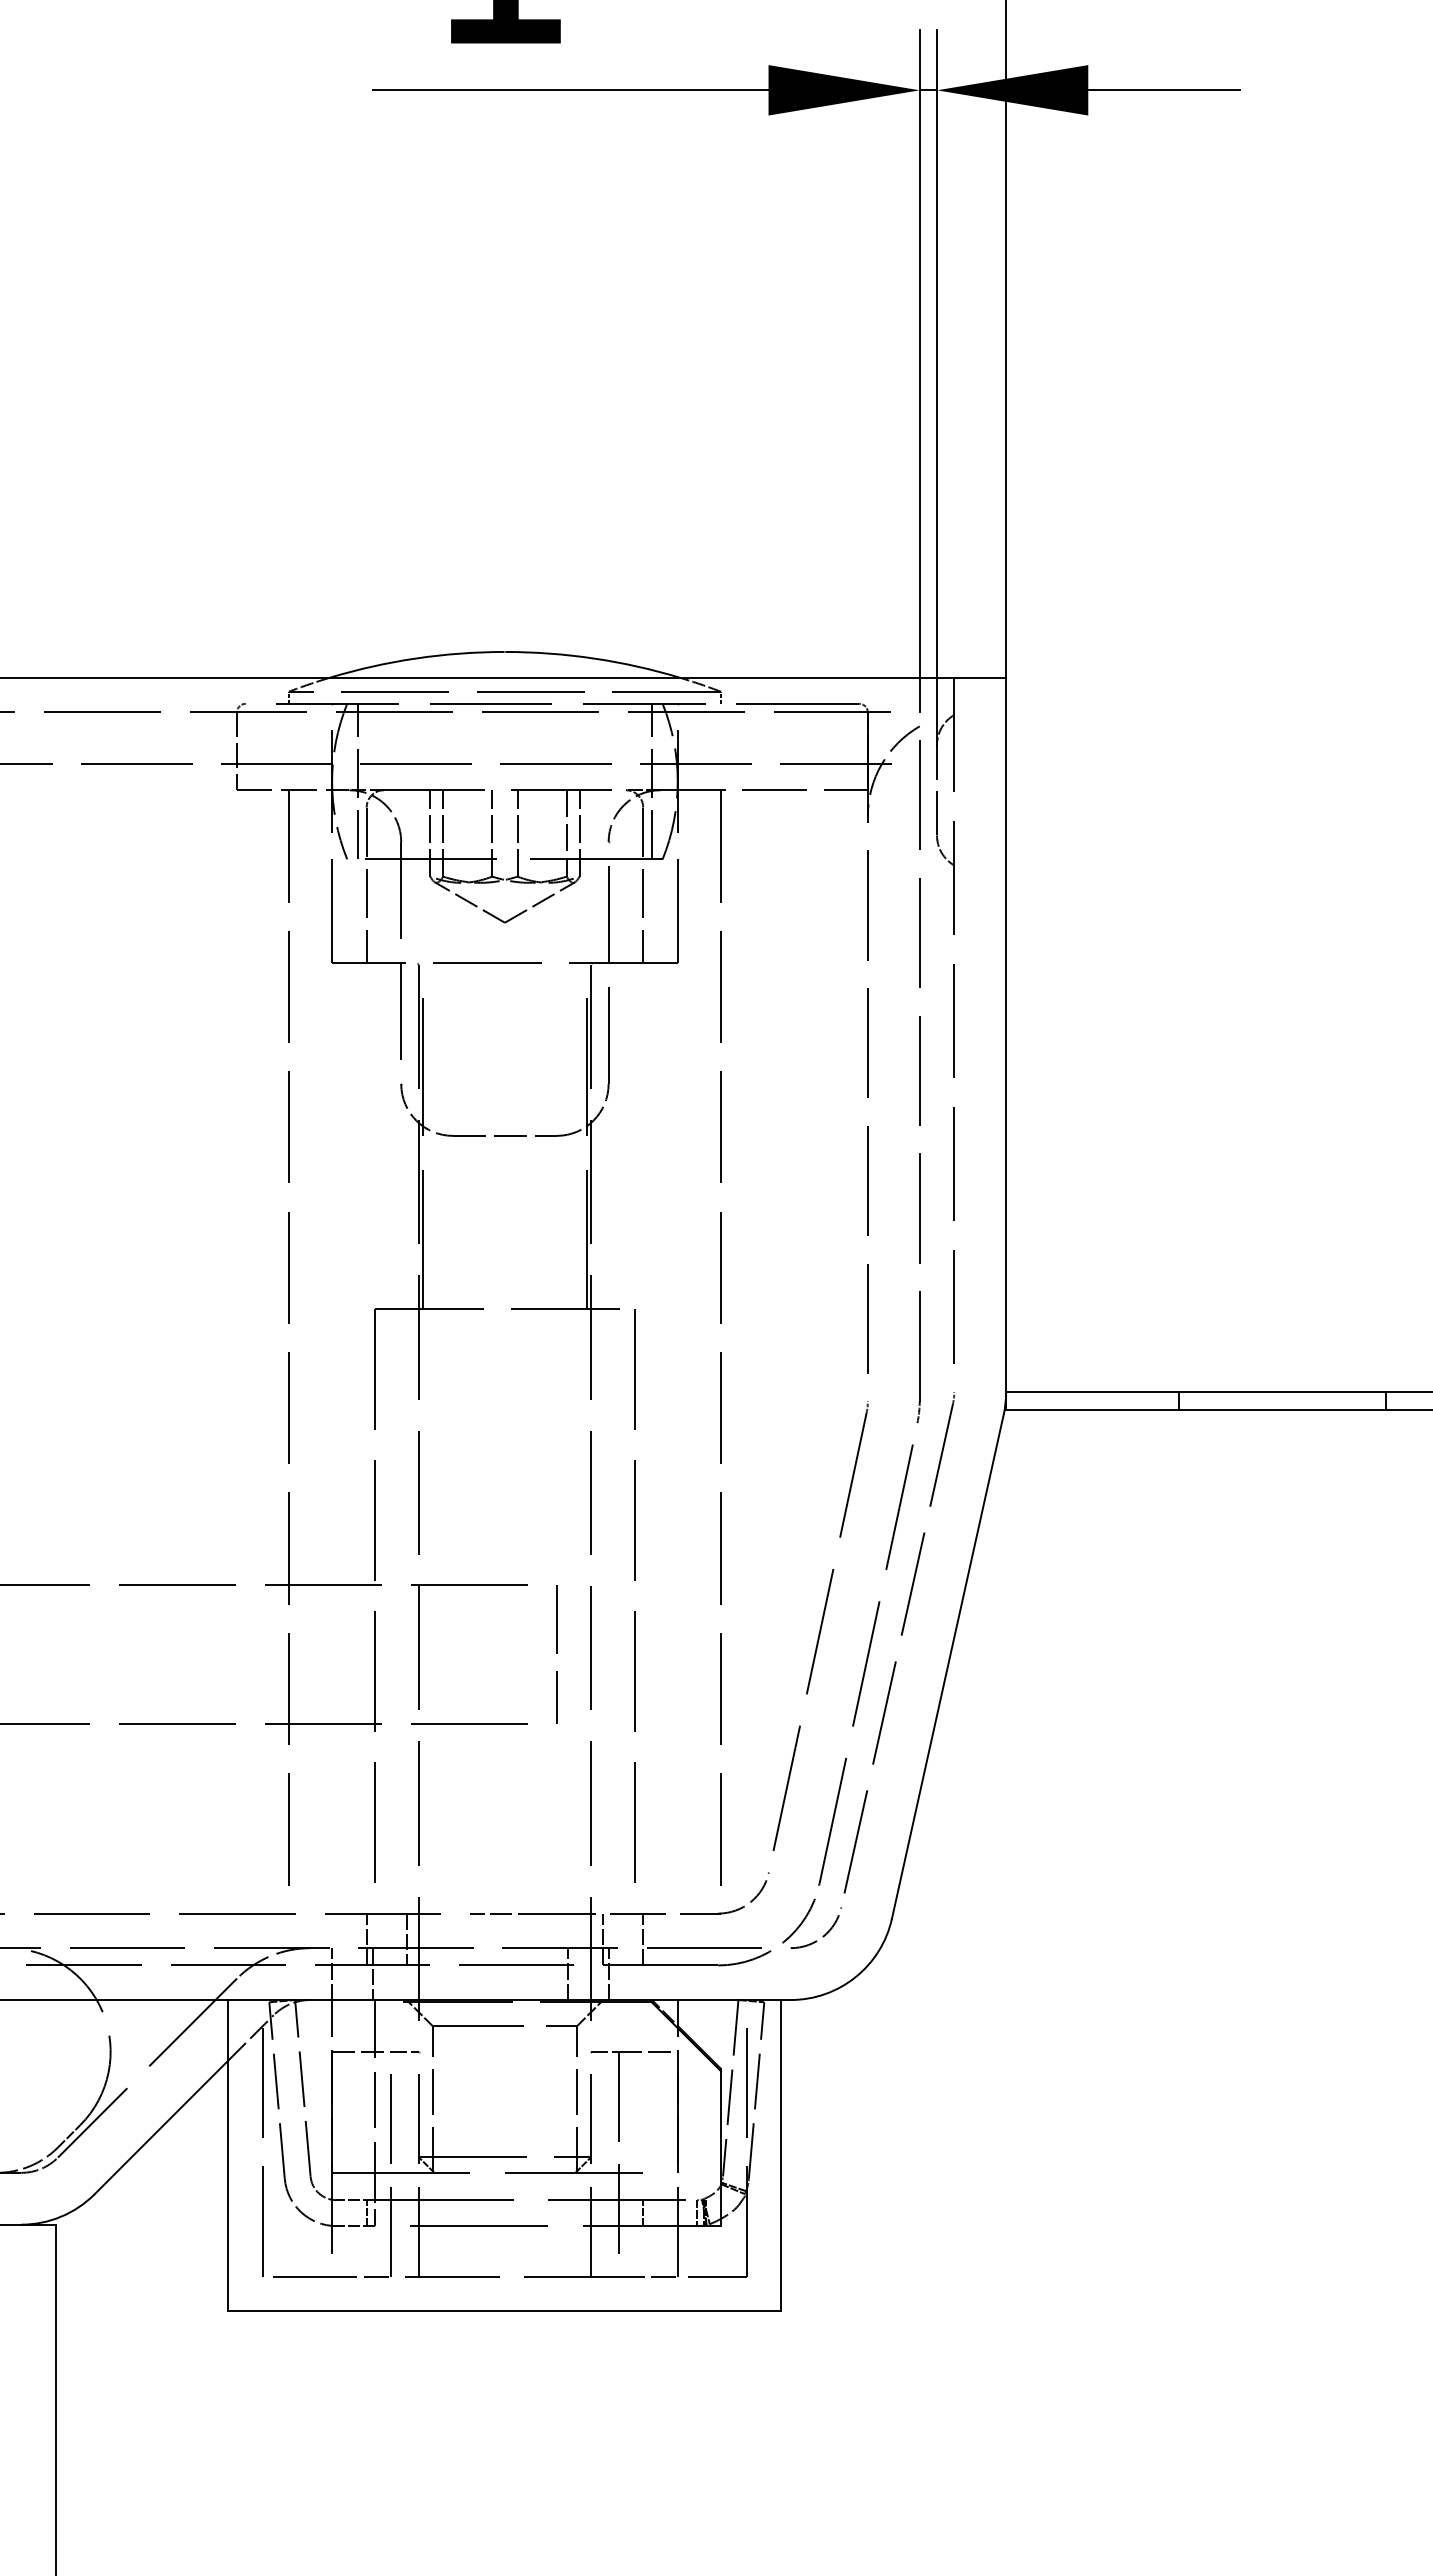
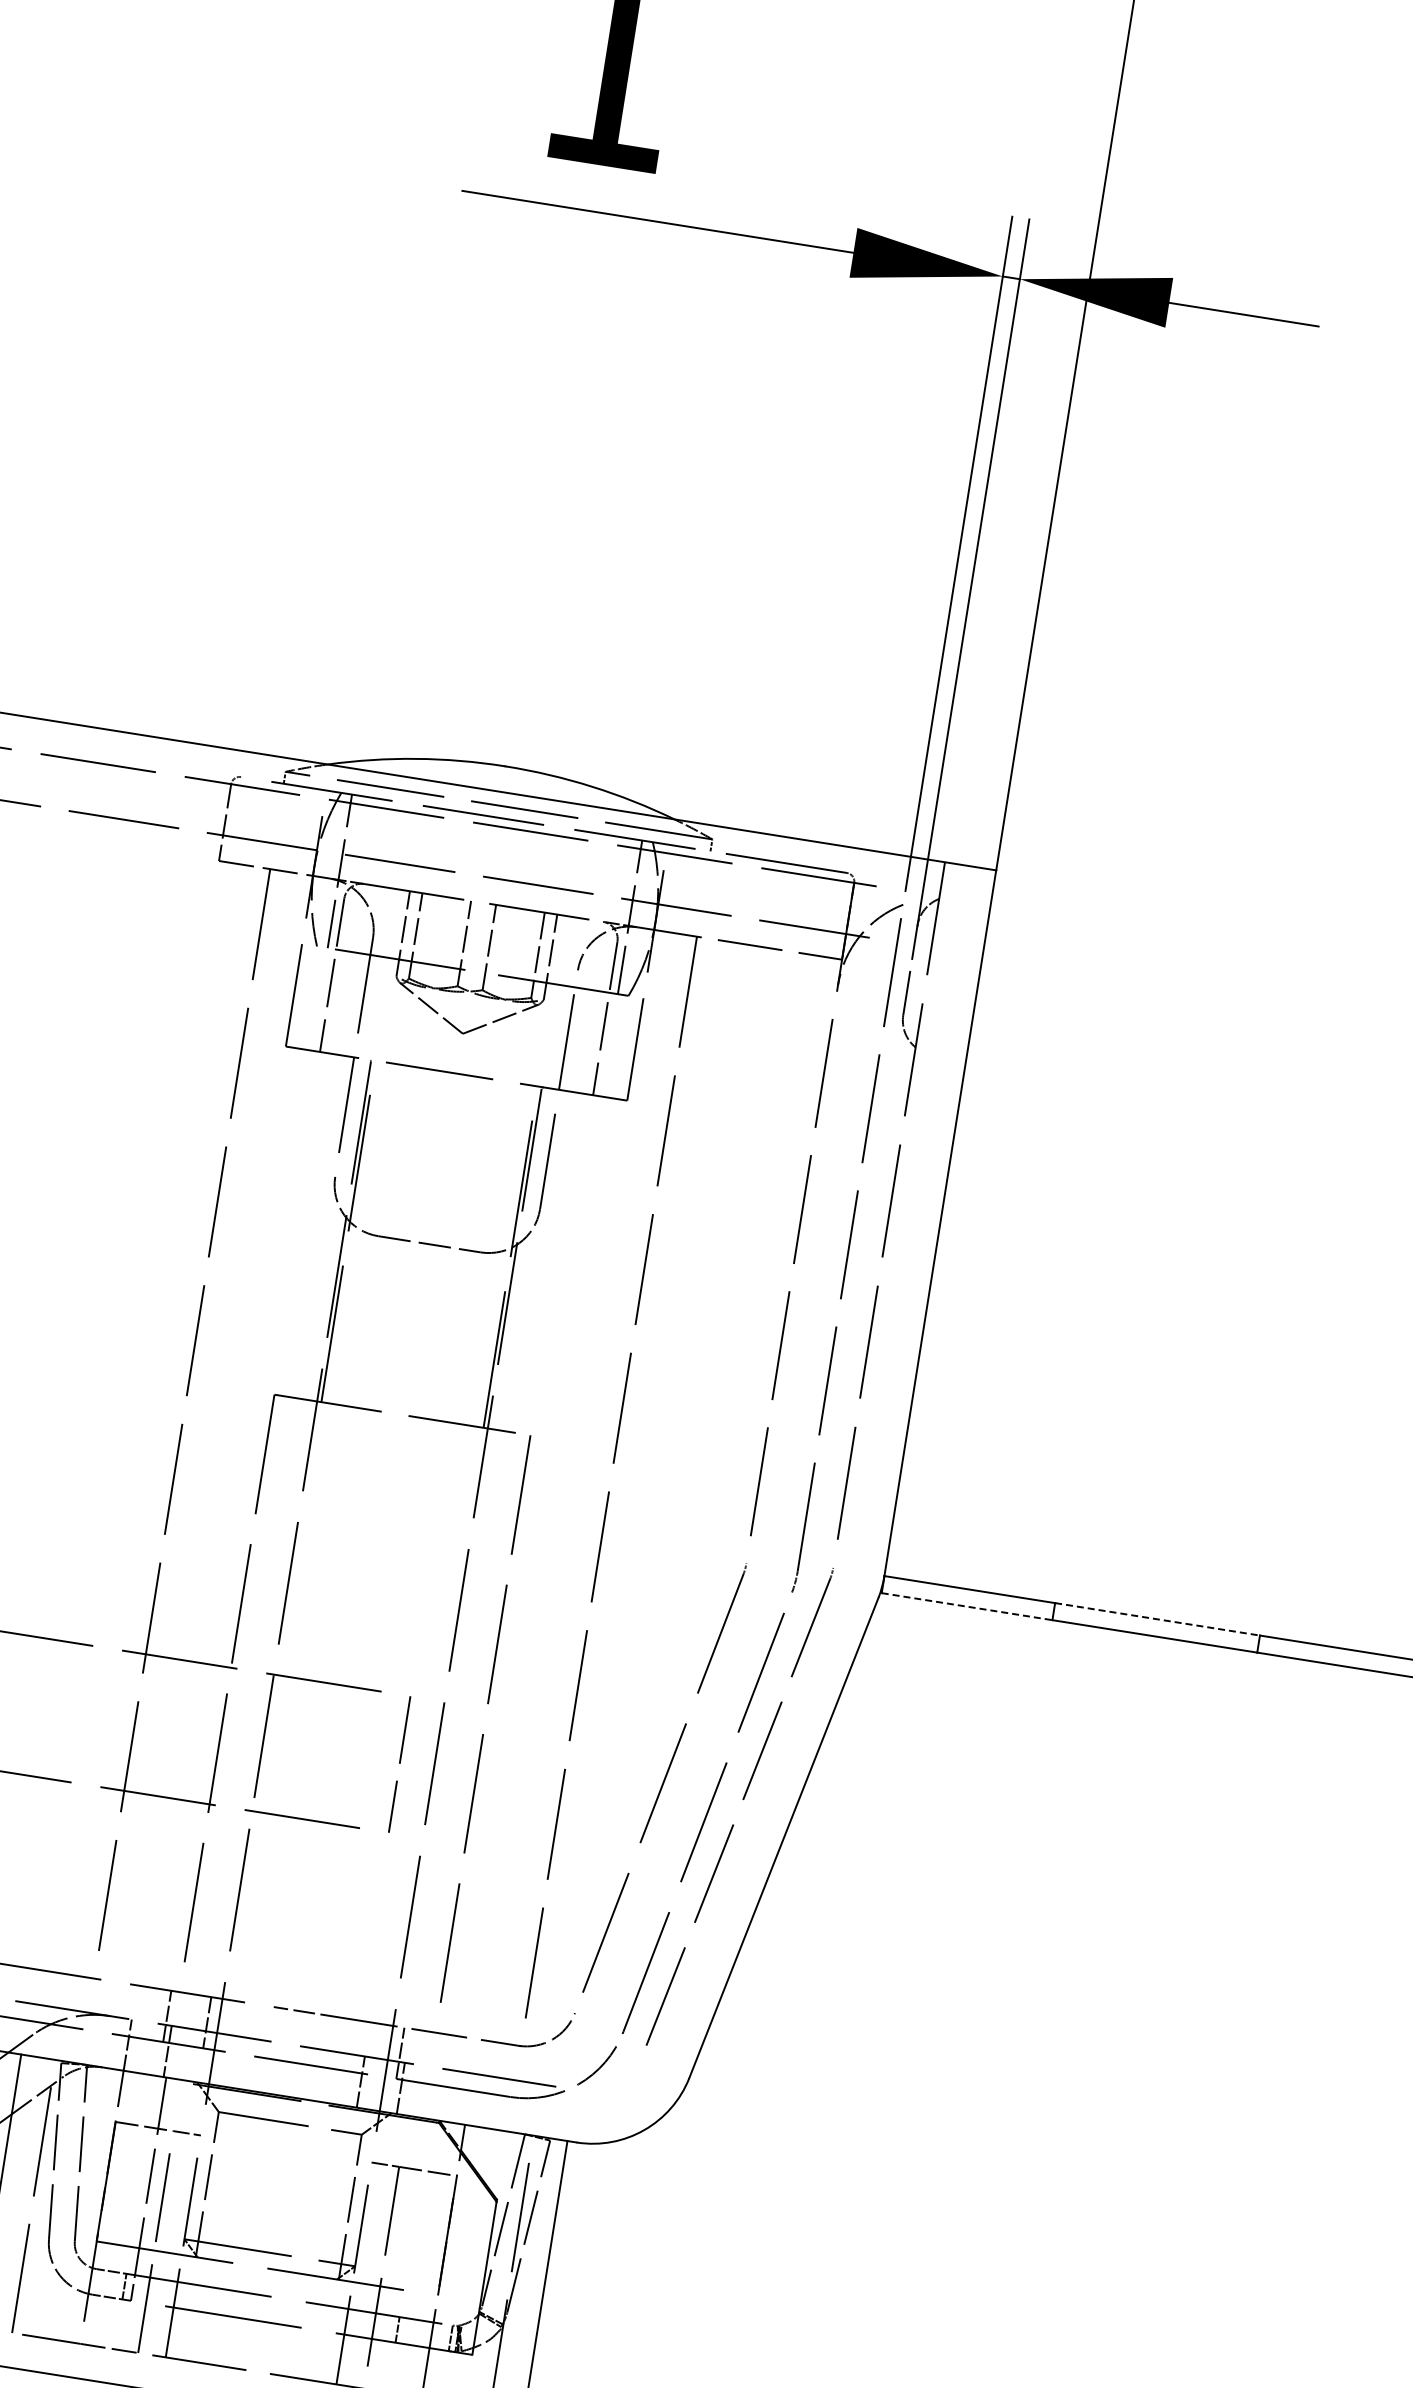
line: (1282, 1392) -> (1157, 1619), solid -> dashed
line: (1093, 1409) -> (968, 1606), solid -> dashed
arc: (823, 1935) -> (619, 2083), removed
line: (643, 1939) -> (440, 2059), removed

